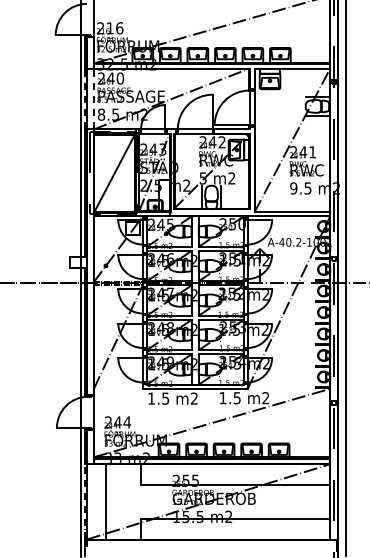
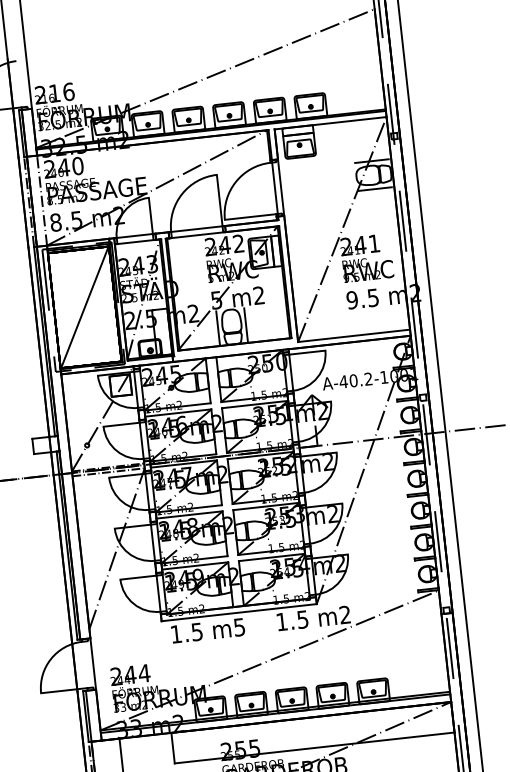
text: (193, 398) -> (238, 627), m2 -> m5

